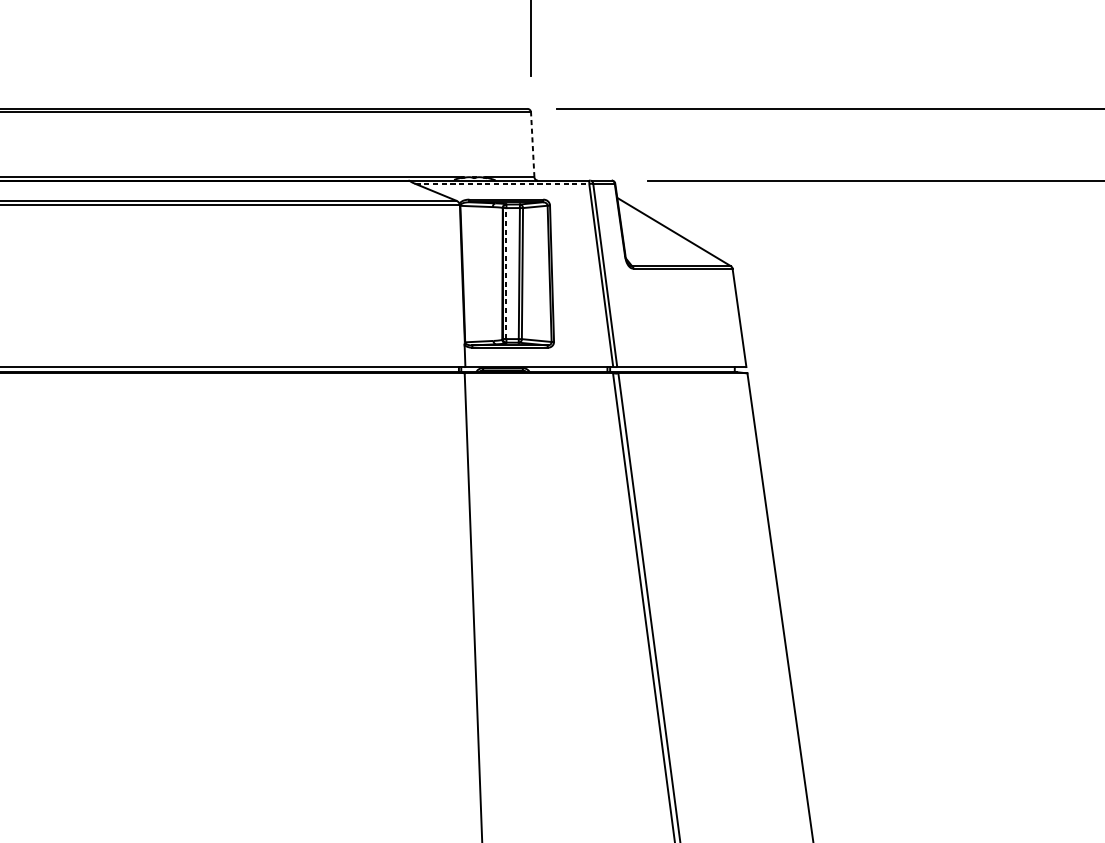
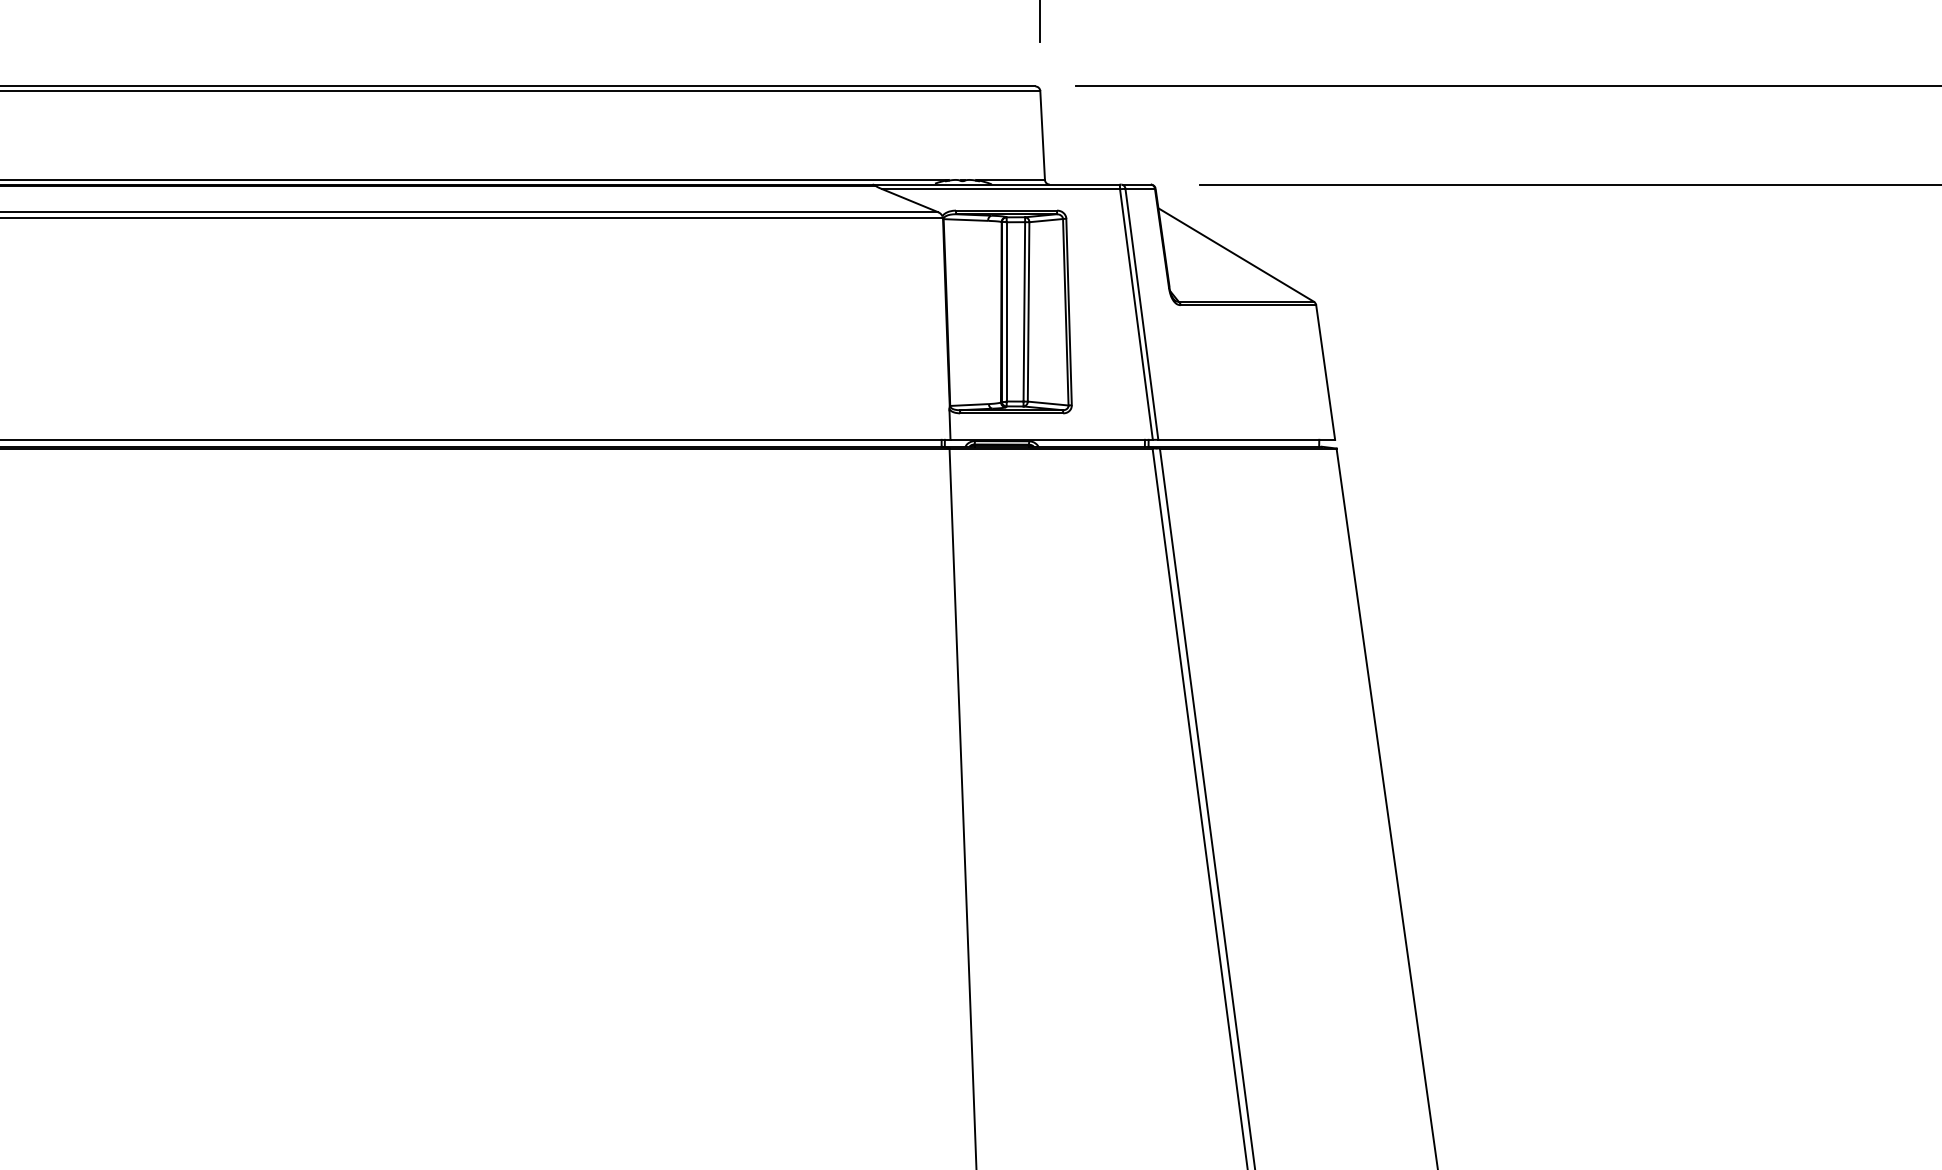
line: (532, 144) -> (1042, 135), dashed -> solid
line: (502, 184) -> (1001, 189), dashed -> solid
line: (506, 273) -> (1006, 311), dashed -> solid

